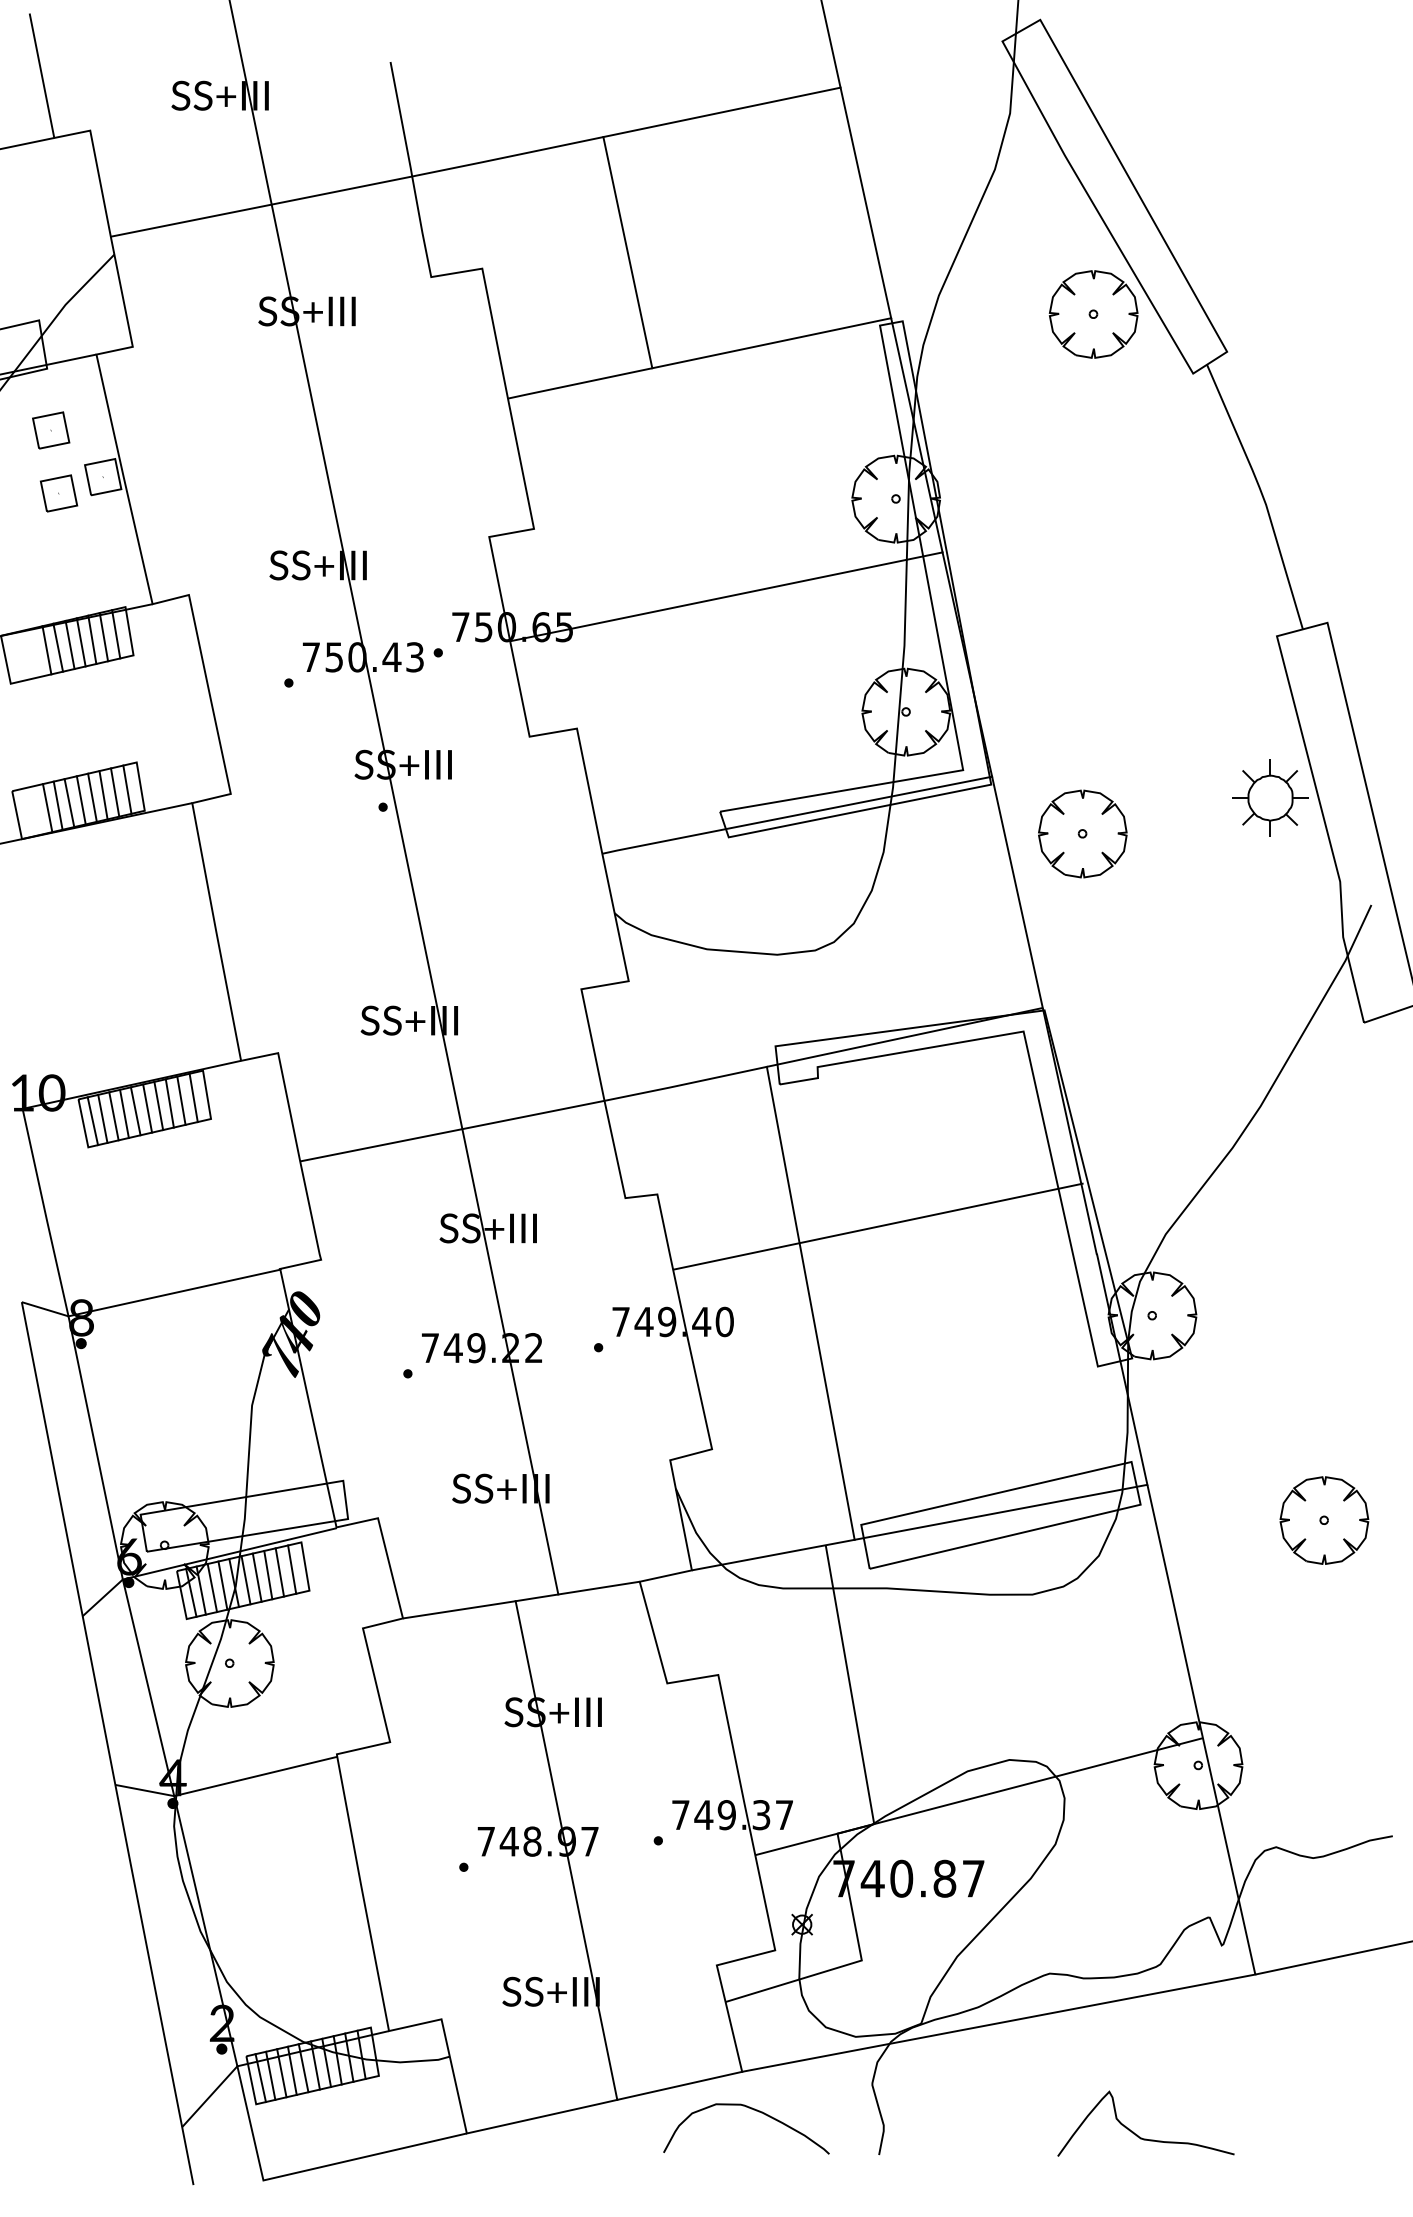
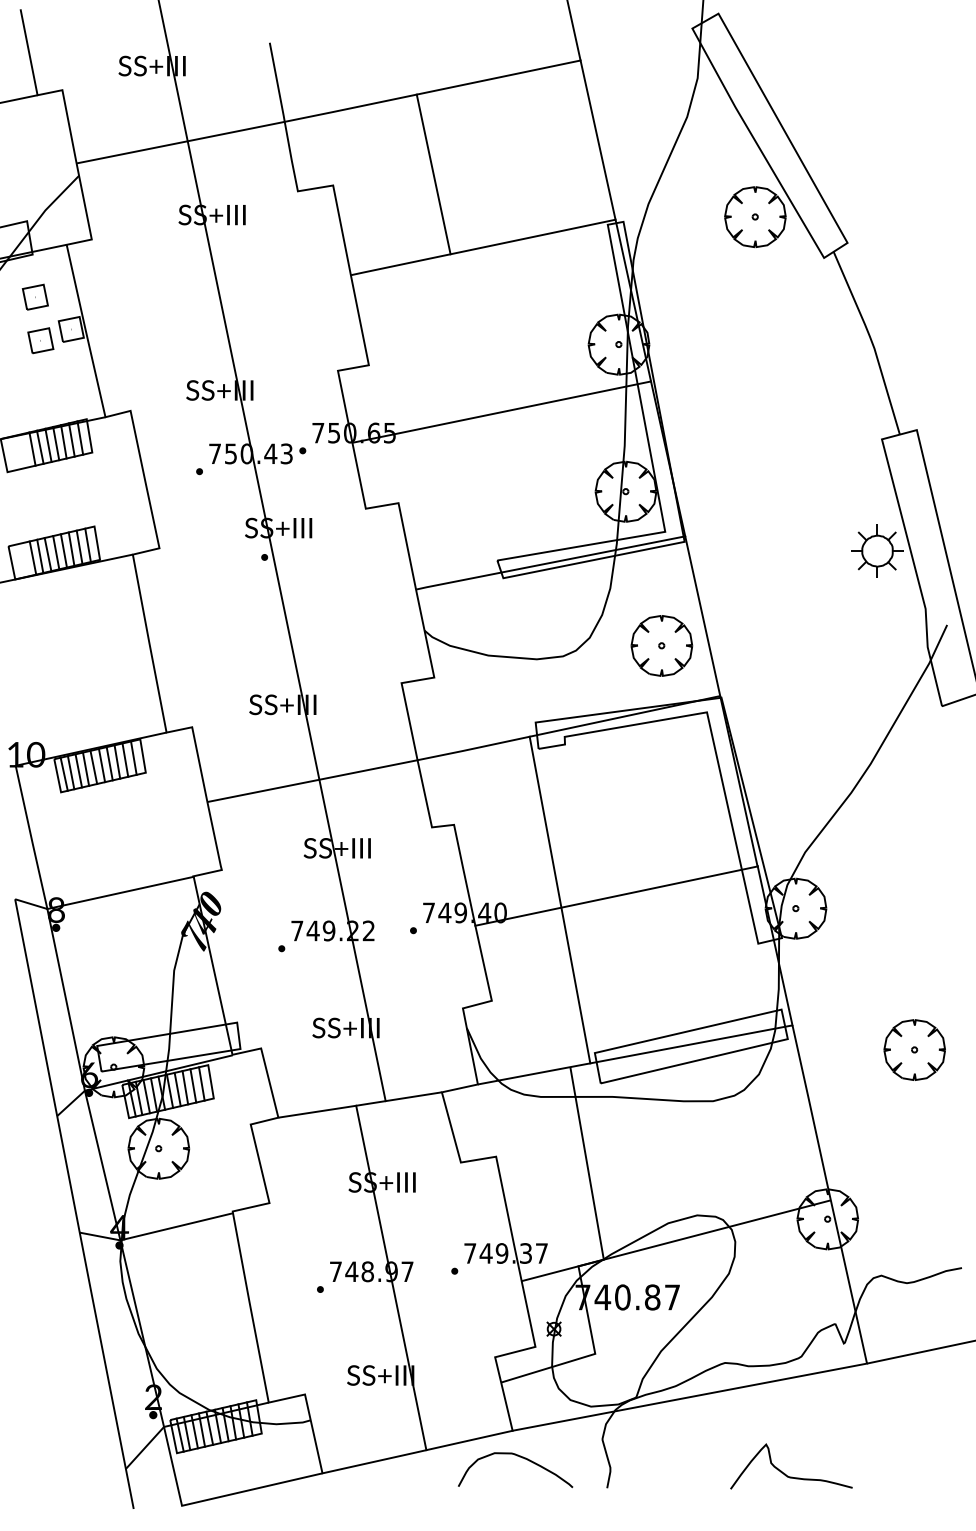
part: (1082, 833) -> (661, 645), moved
line: (878, 1225) -> (616, 895), moved

